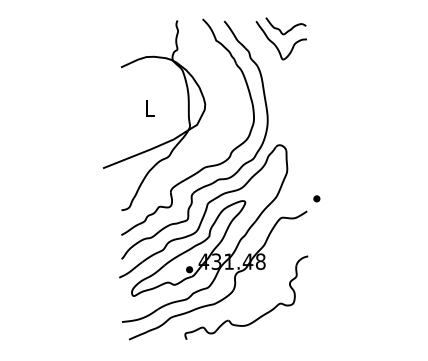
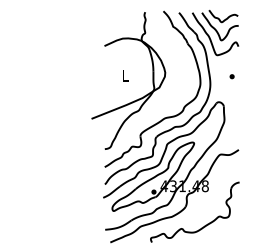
curve: (266, 53) -> (209, 36), added
part: (316, 198) -> (231, 76), moved

